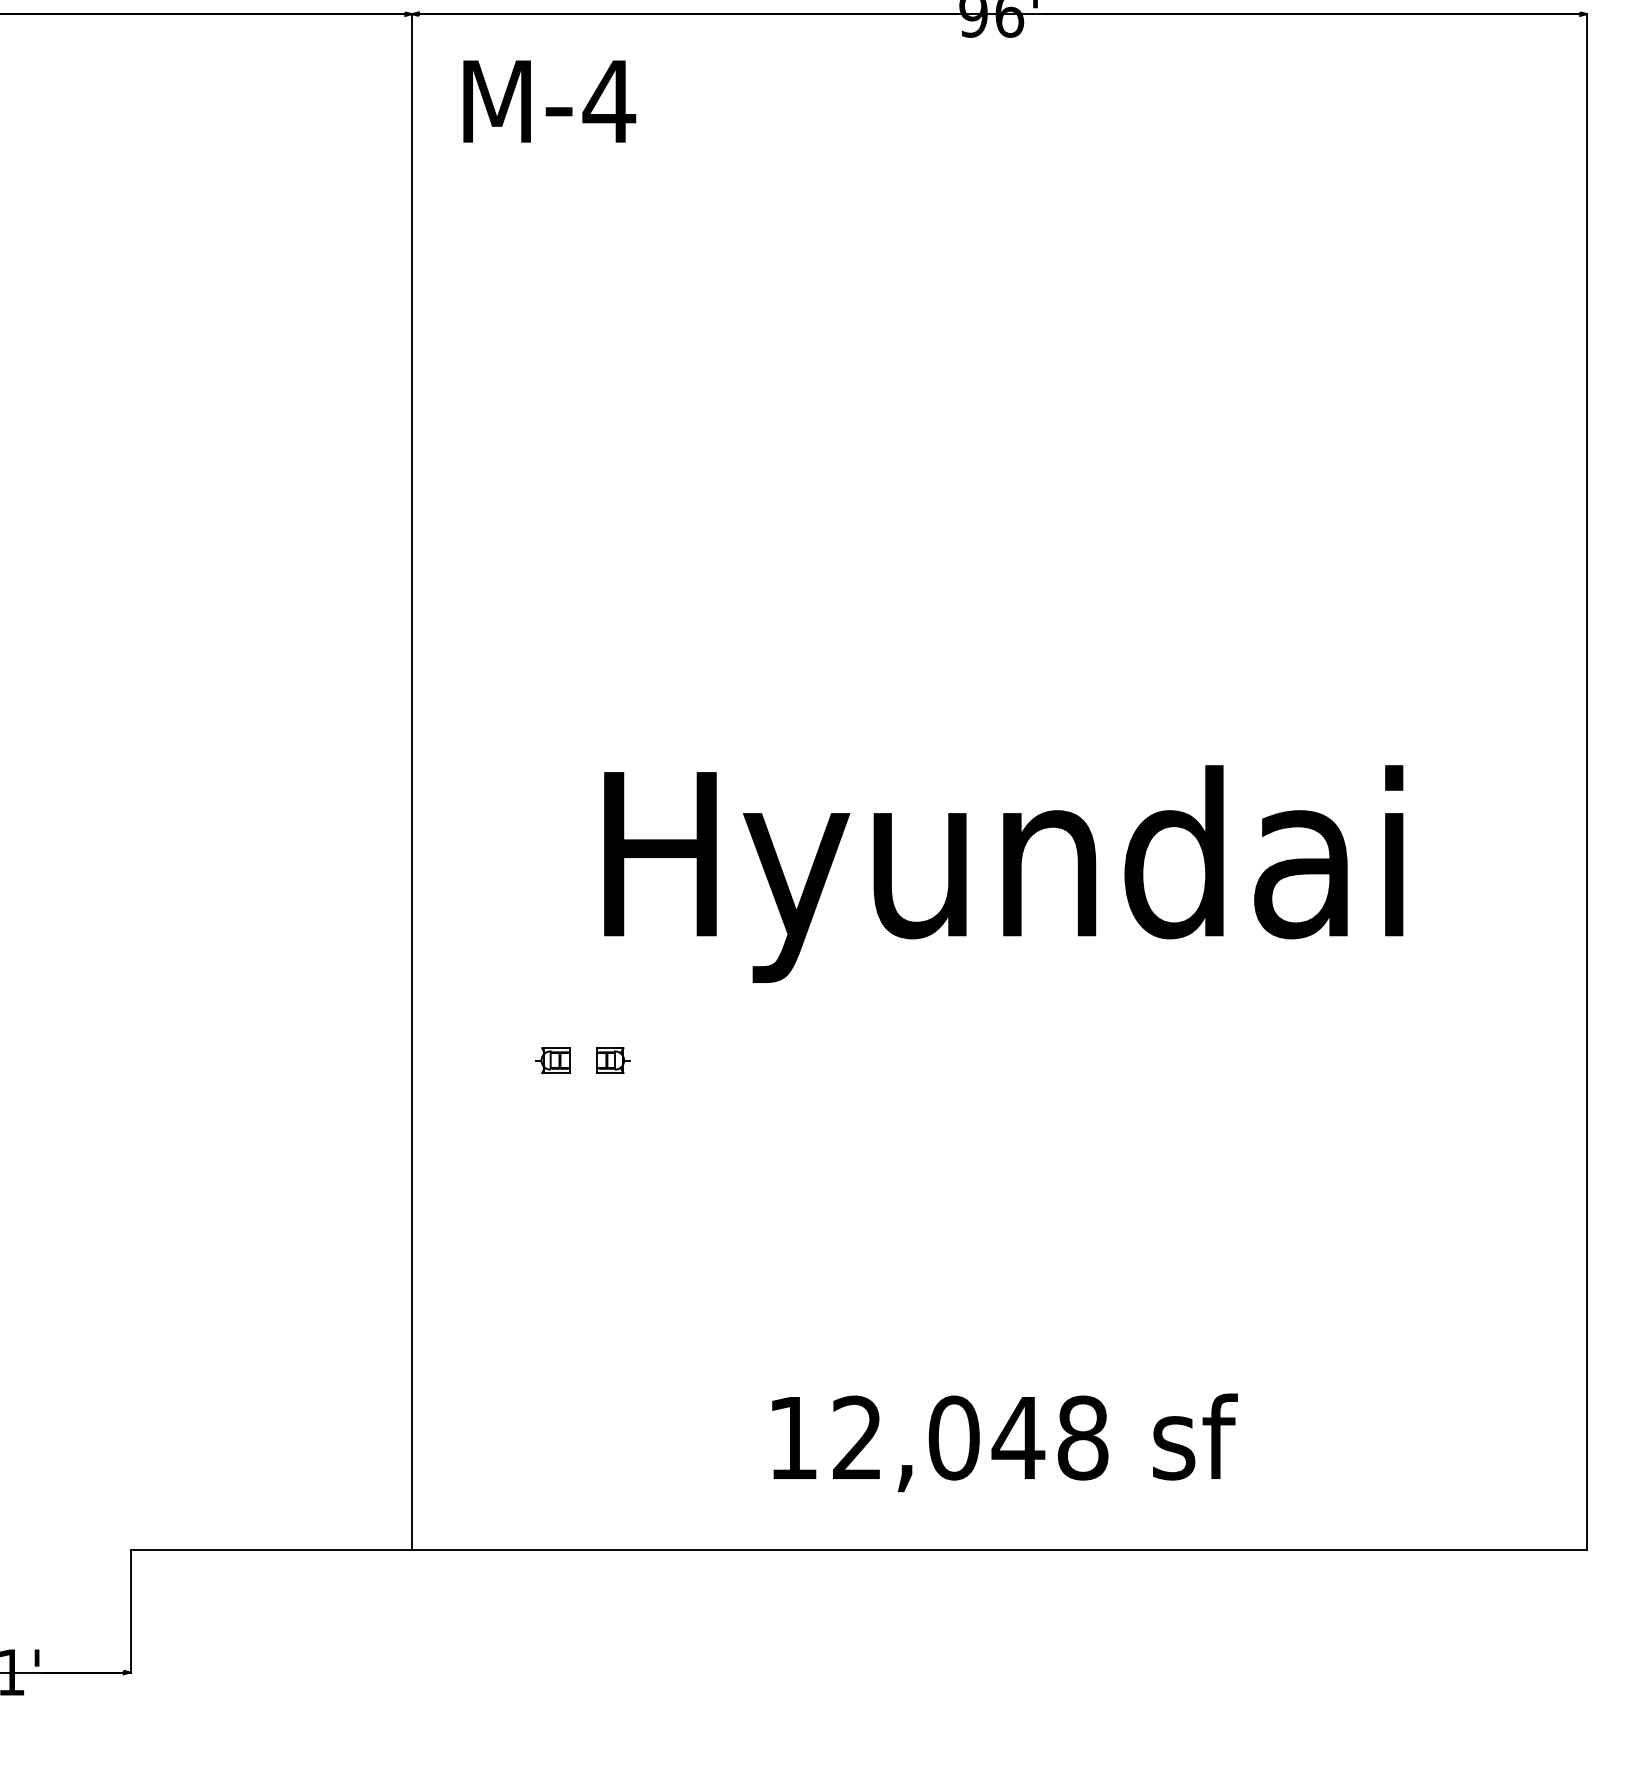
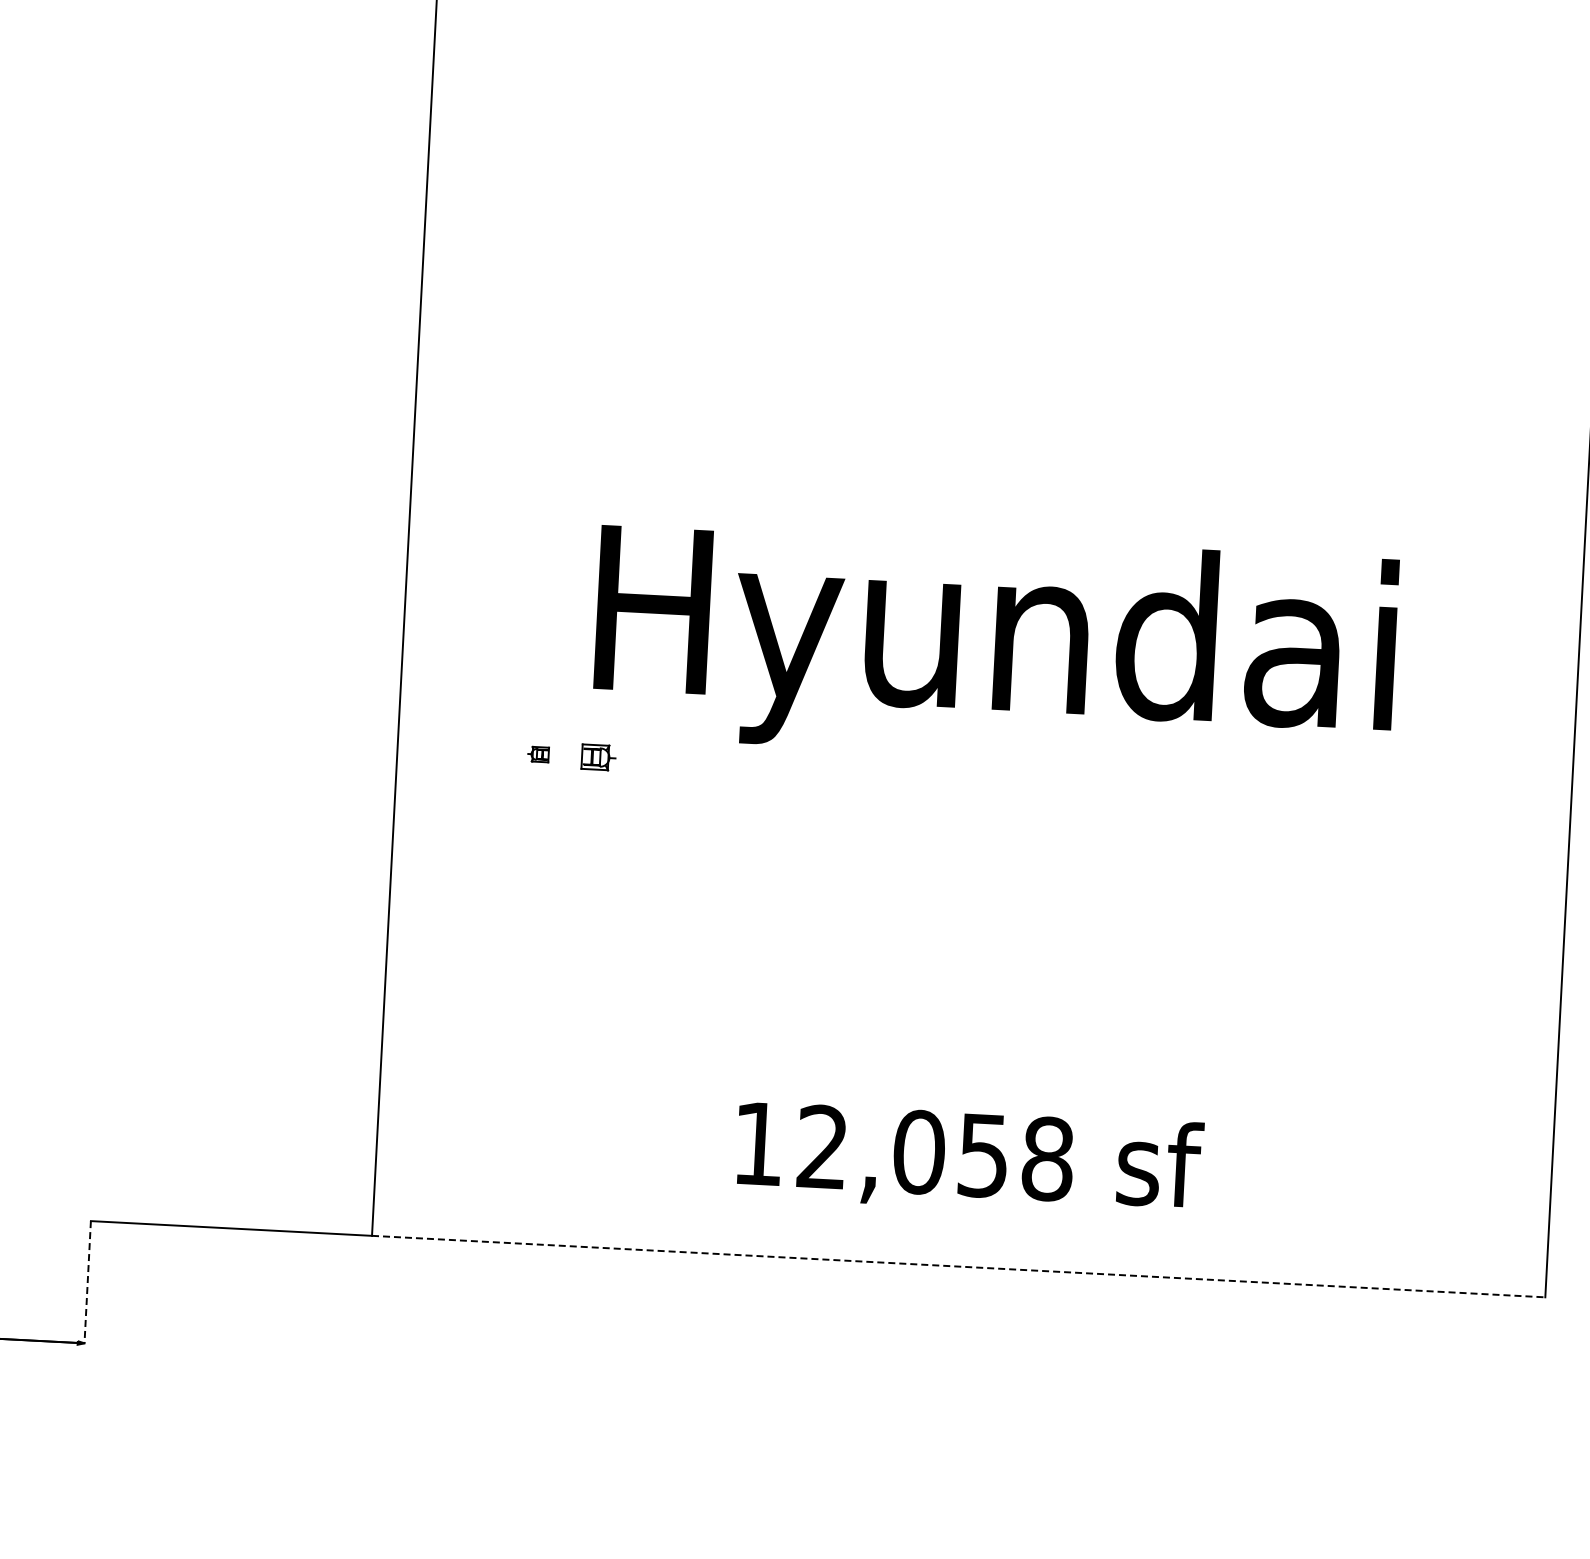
text: (1003, 873) -> (995, 647), moved
part: (552, 1060) -> (537, 754), size x0.6
text: (1018, 1438) -> (983, 1156), 12,048 -> 12,058
line: (1000, 1550) -> (959, 1267), solid -> dashed
line: (130, 1611) -> (87, 1282), solid -> dashed

